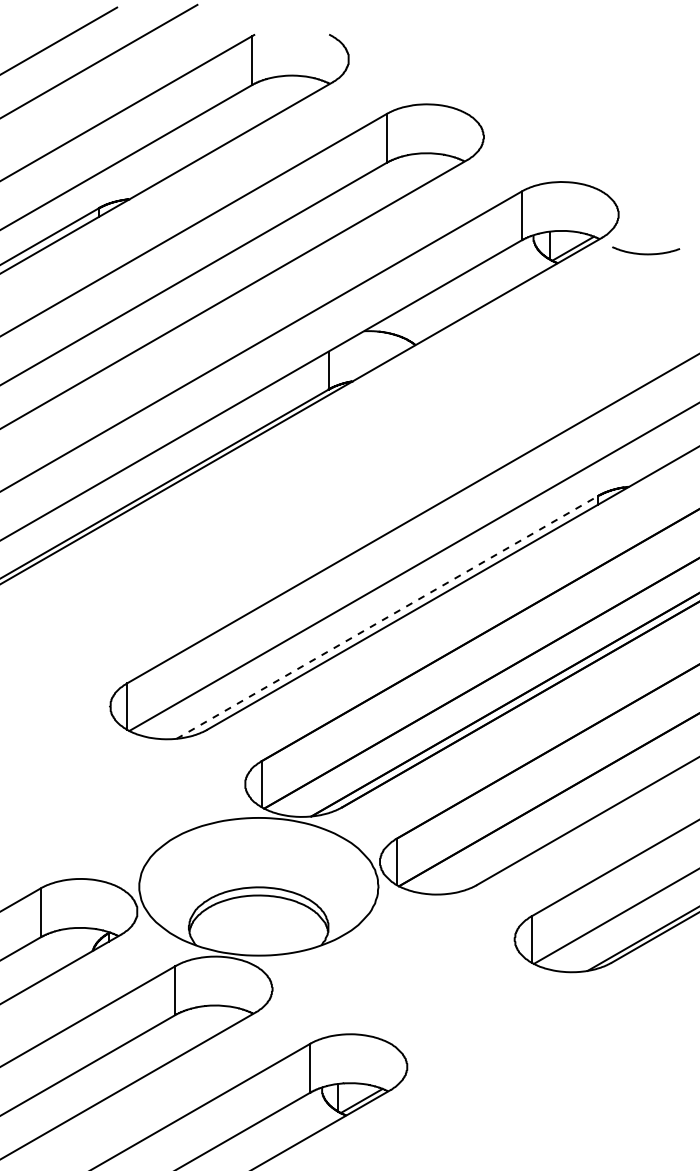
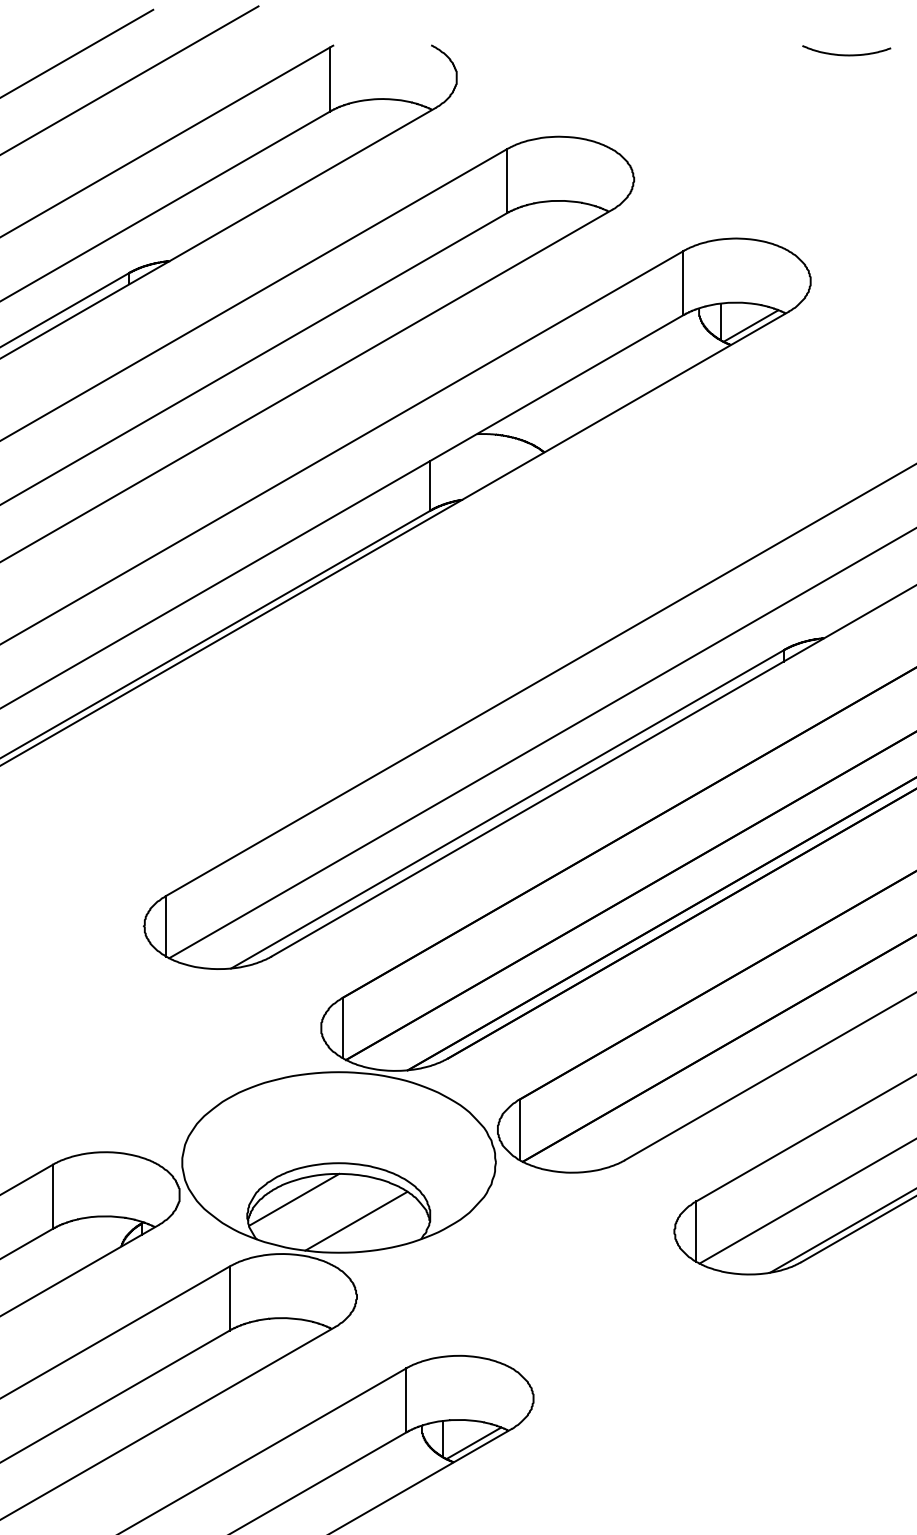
curve: (645, 253) -> (846, 54), moved
line: (387, 617) -> (507, 809), dashed -> solid
line: (224, 915) -> (294, 1199), added
line: (272, 931) -> (356, 1220), added

